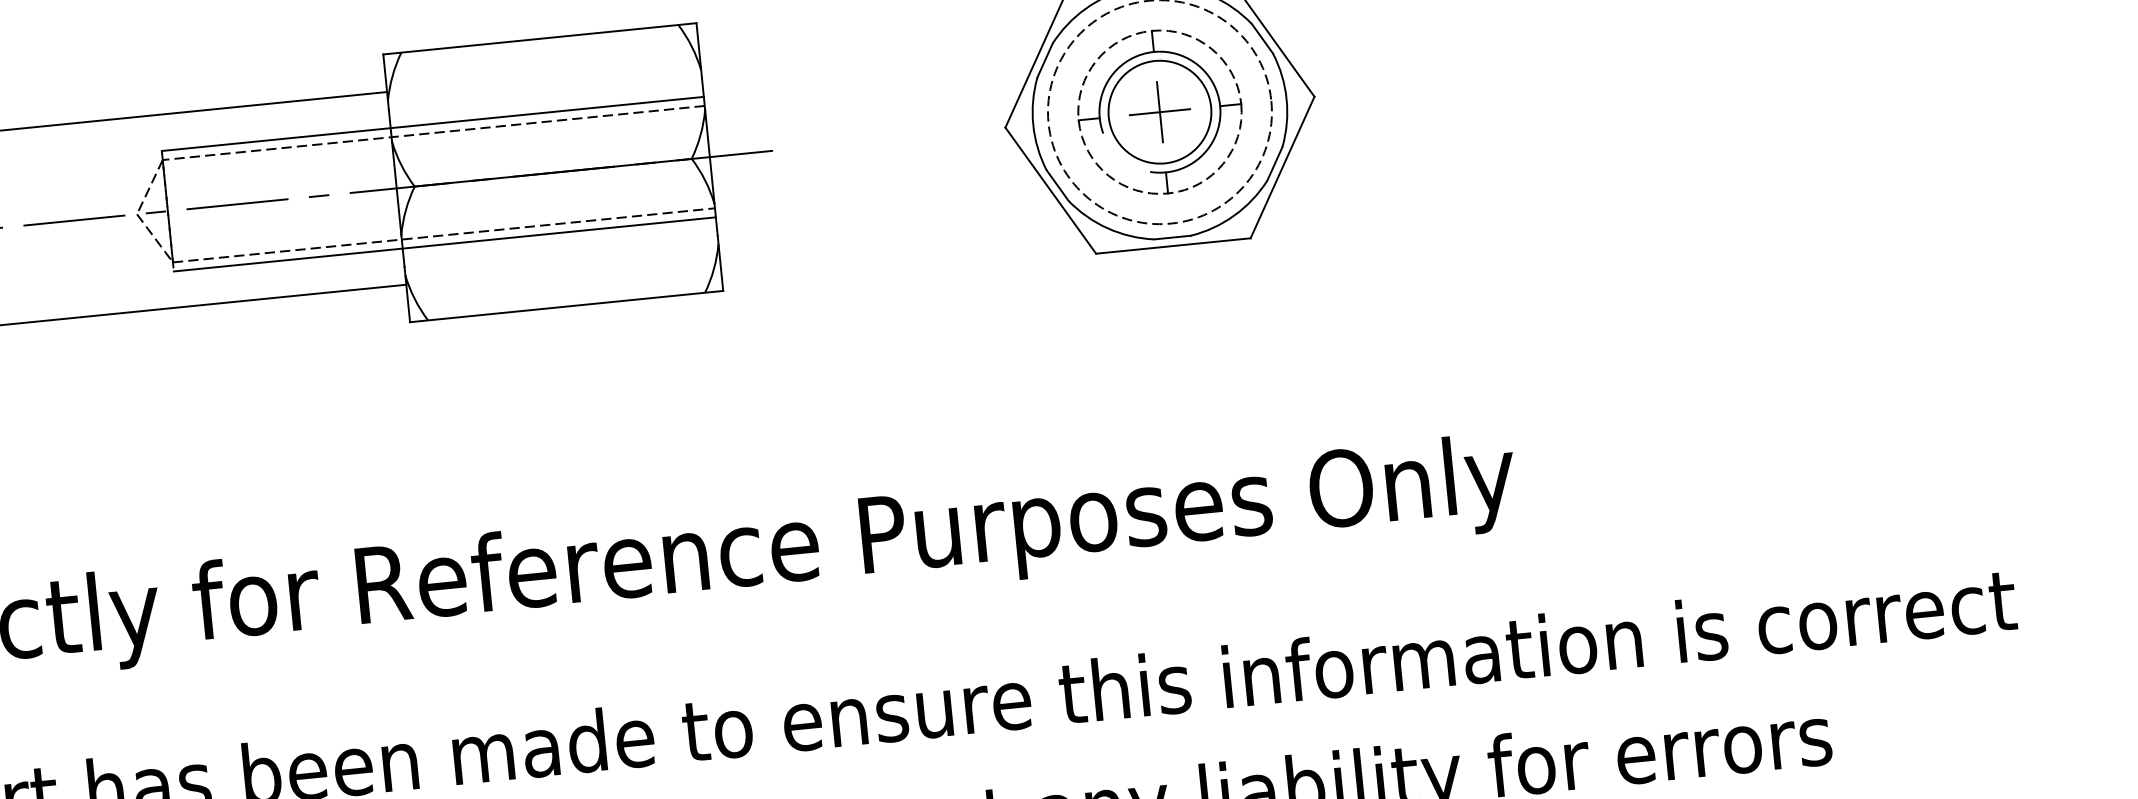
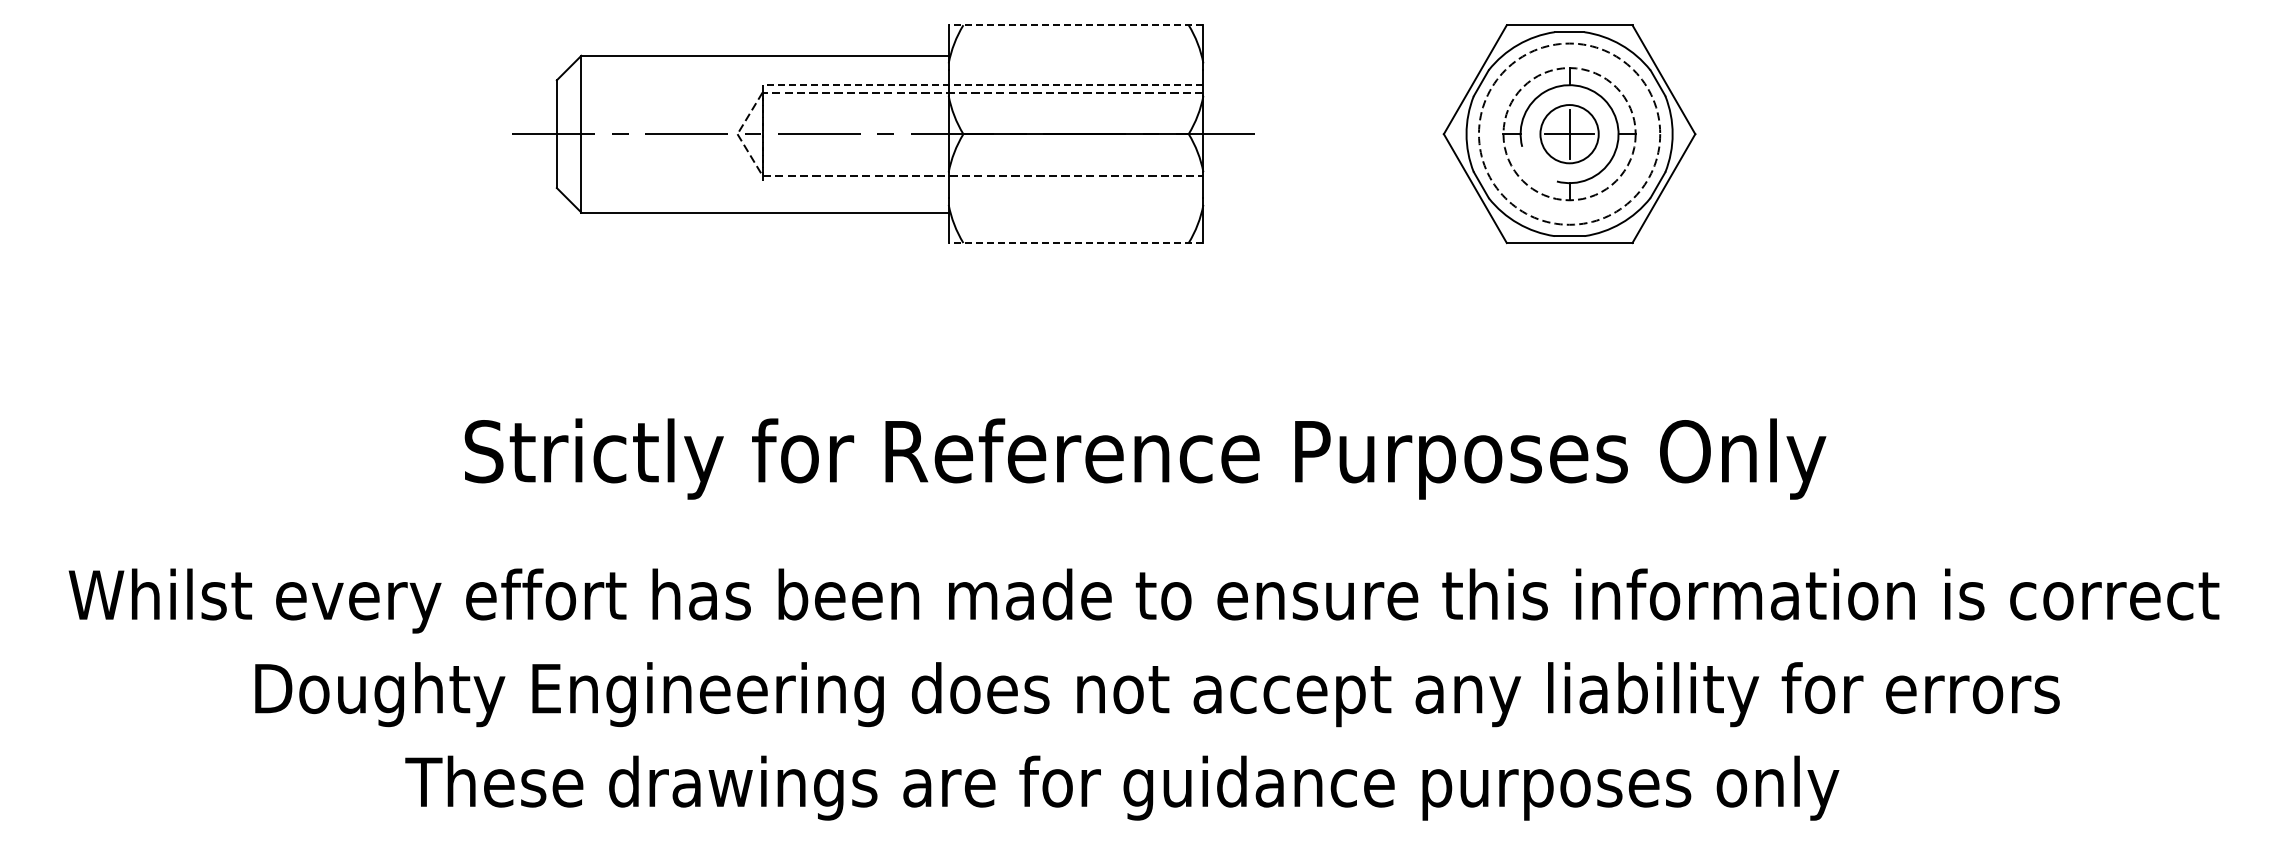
line: (539, 39) -> (1075, 25), solid -> dashed
circle: (1159, 111) -> (1569, 133), size x0.7
line: (432, 124) -> (982, 85), solid -> dashed
line: (444, 244) -> (982, 183), removed
line: (565, 307) -> (1075, 243), solid -> dashed

